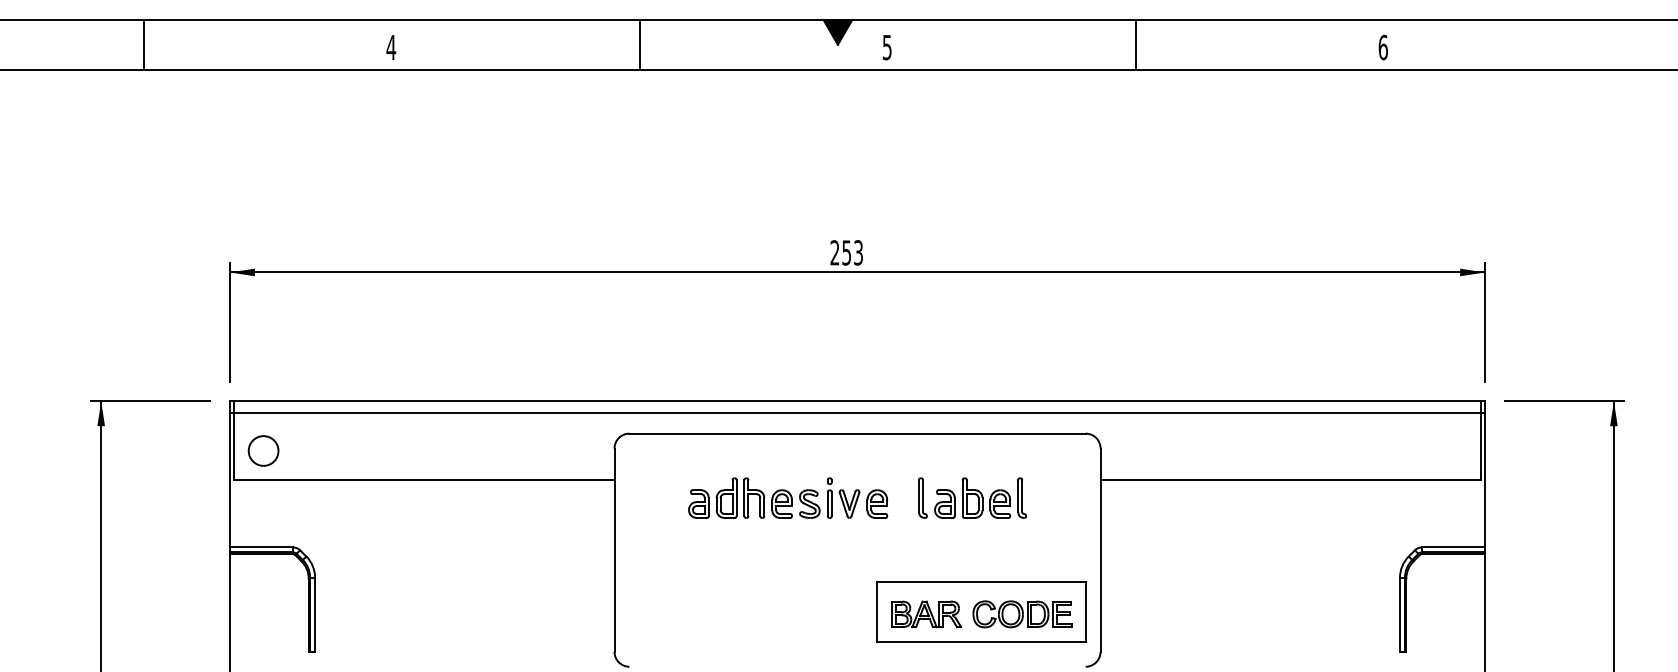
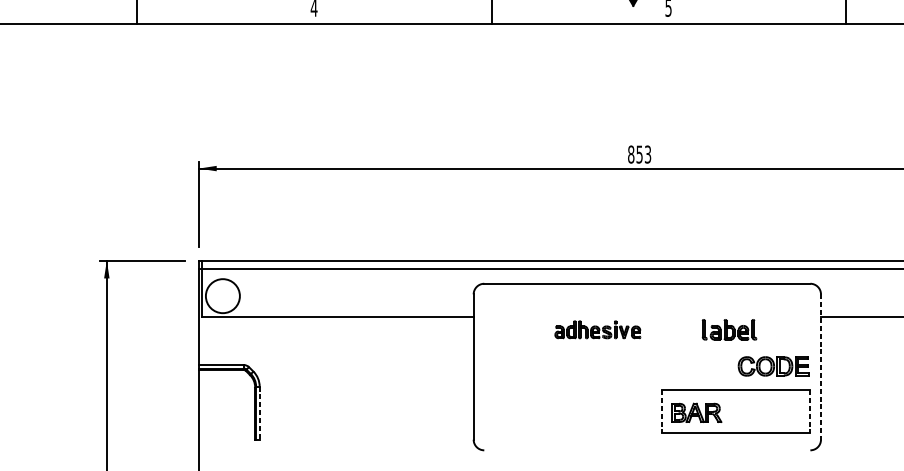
text: (834, 252) -> (630, 154), 253 -> 853
circle: (263, 450) -> (222, 295), size x1.6
part: (788, 497) -> (597, 329), size x0.6
part: (972, 497) -> (729, 329), size x0.7
line: (1100, 550) -> (820, 367), solid -> dashed
line: (877, 612) -> (661, 411), solid -> dashed
line: (1085, 612) -> (810, 411), solid -> dashed
part: (1022, 614) -> (773, 366), moved
line: (315, 615) -> (259, 413), solid -> dashed

